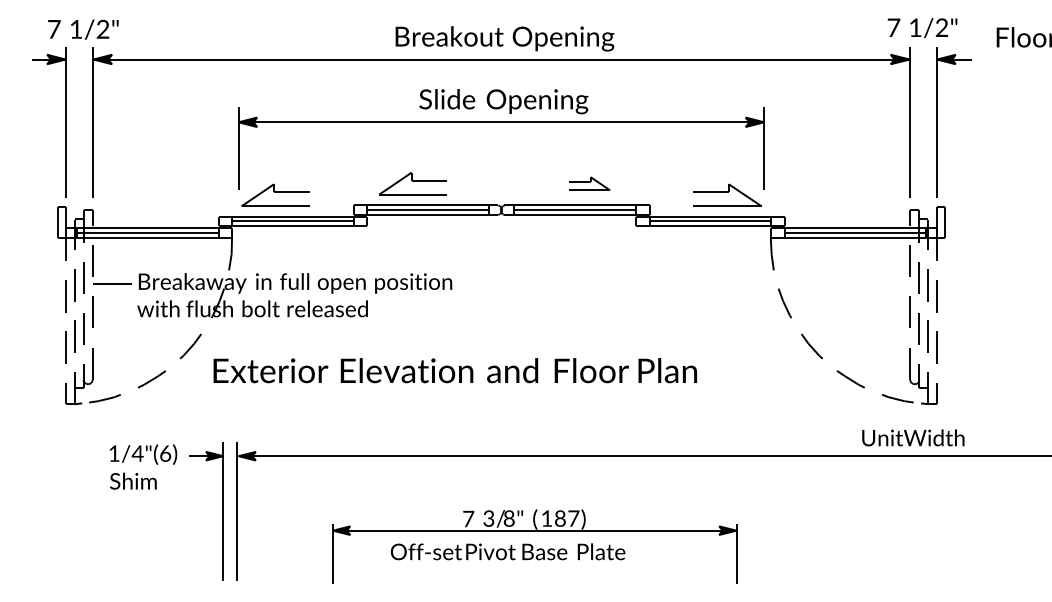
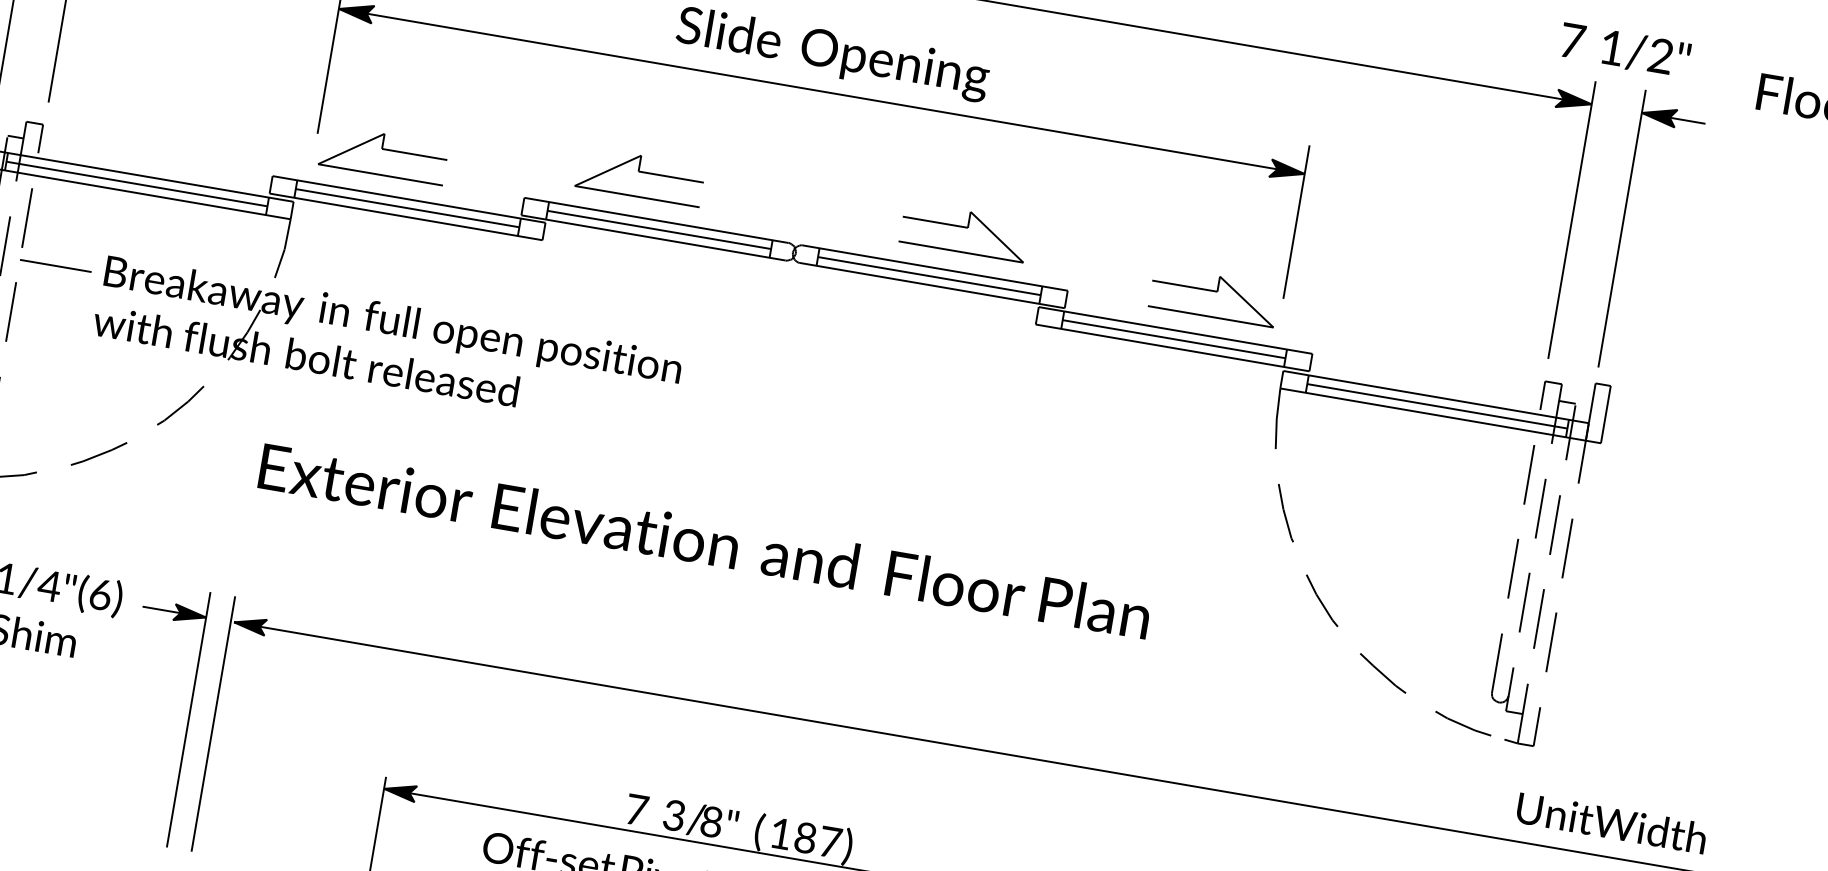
part: (589, 183) -> (964, 231), size x1.67
text: (455, 370) -> (705, 540), moved
text: (913, 437) -> (1612, 822), moved

